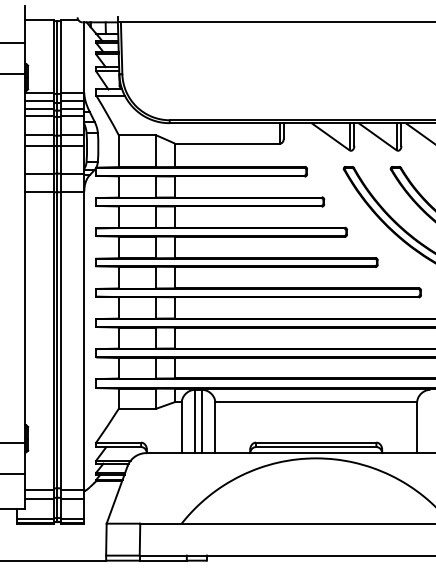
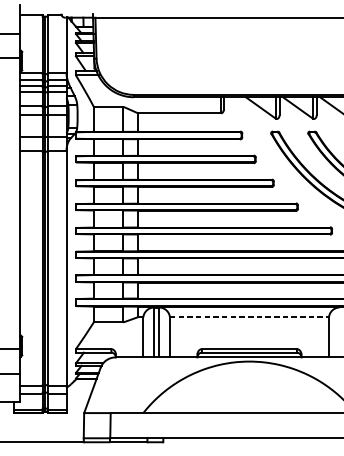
line: (316, 402) -> (249, 317), solid -> dashed

